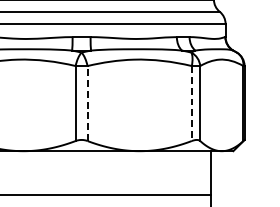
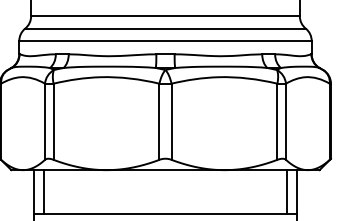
line: (87, 103) -> (171, 121), dashed -> solid
line: (191, 104) -> (277, 122), dashed -> solid
line: (200, 173) -> (286, 192), added

